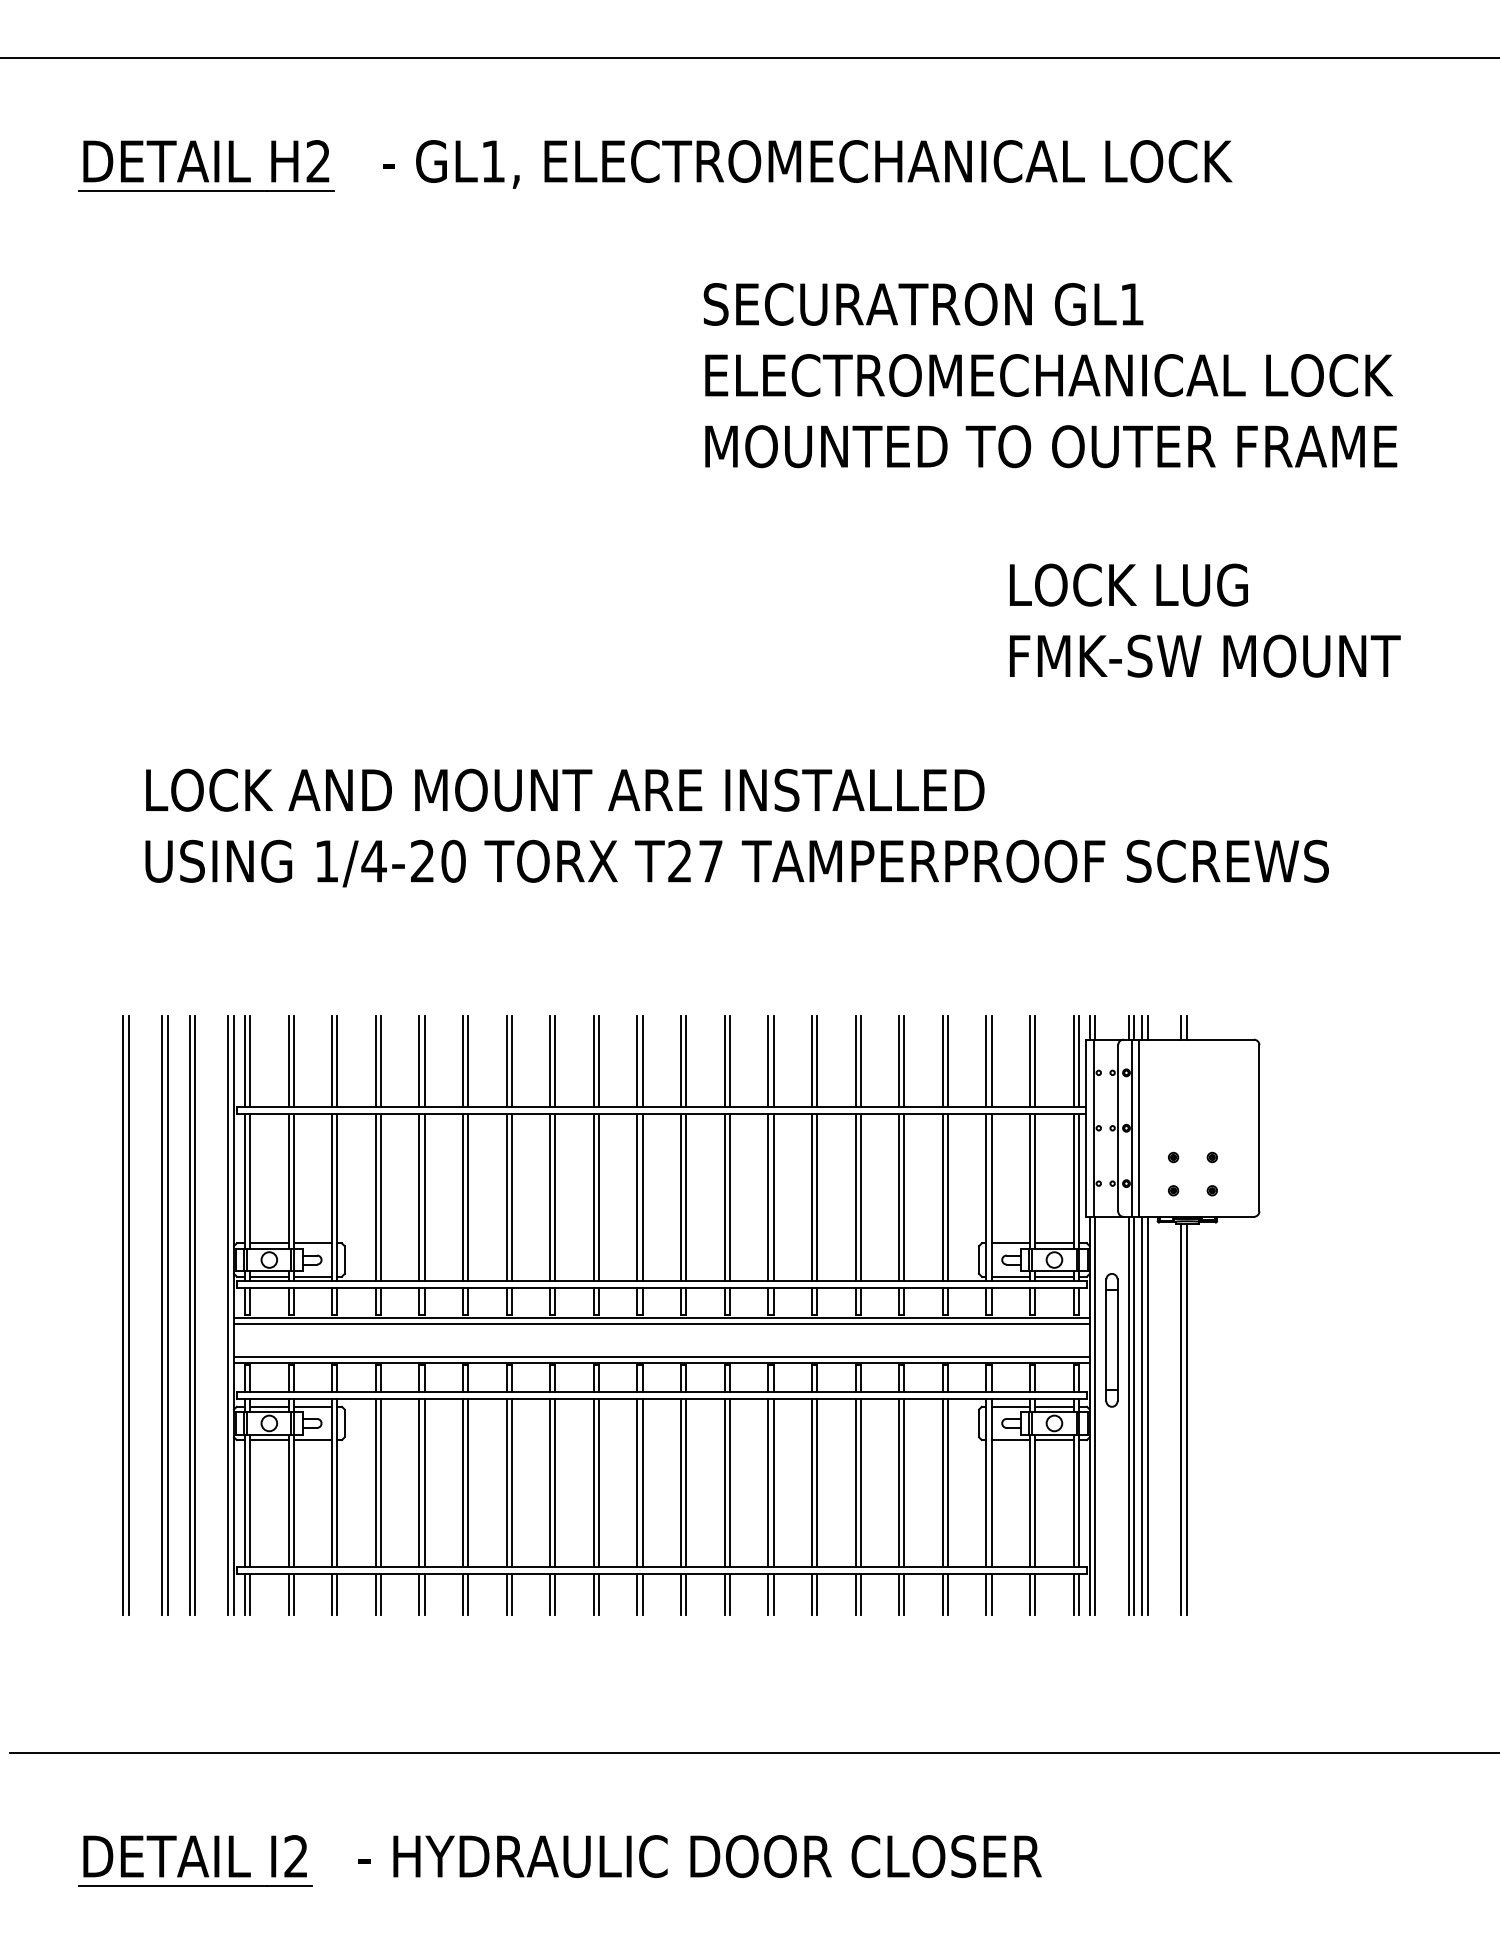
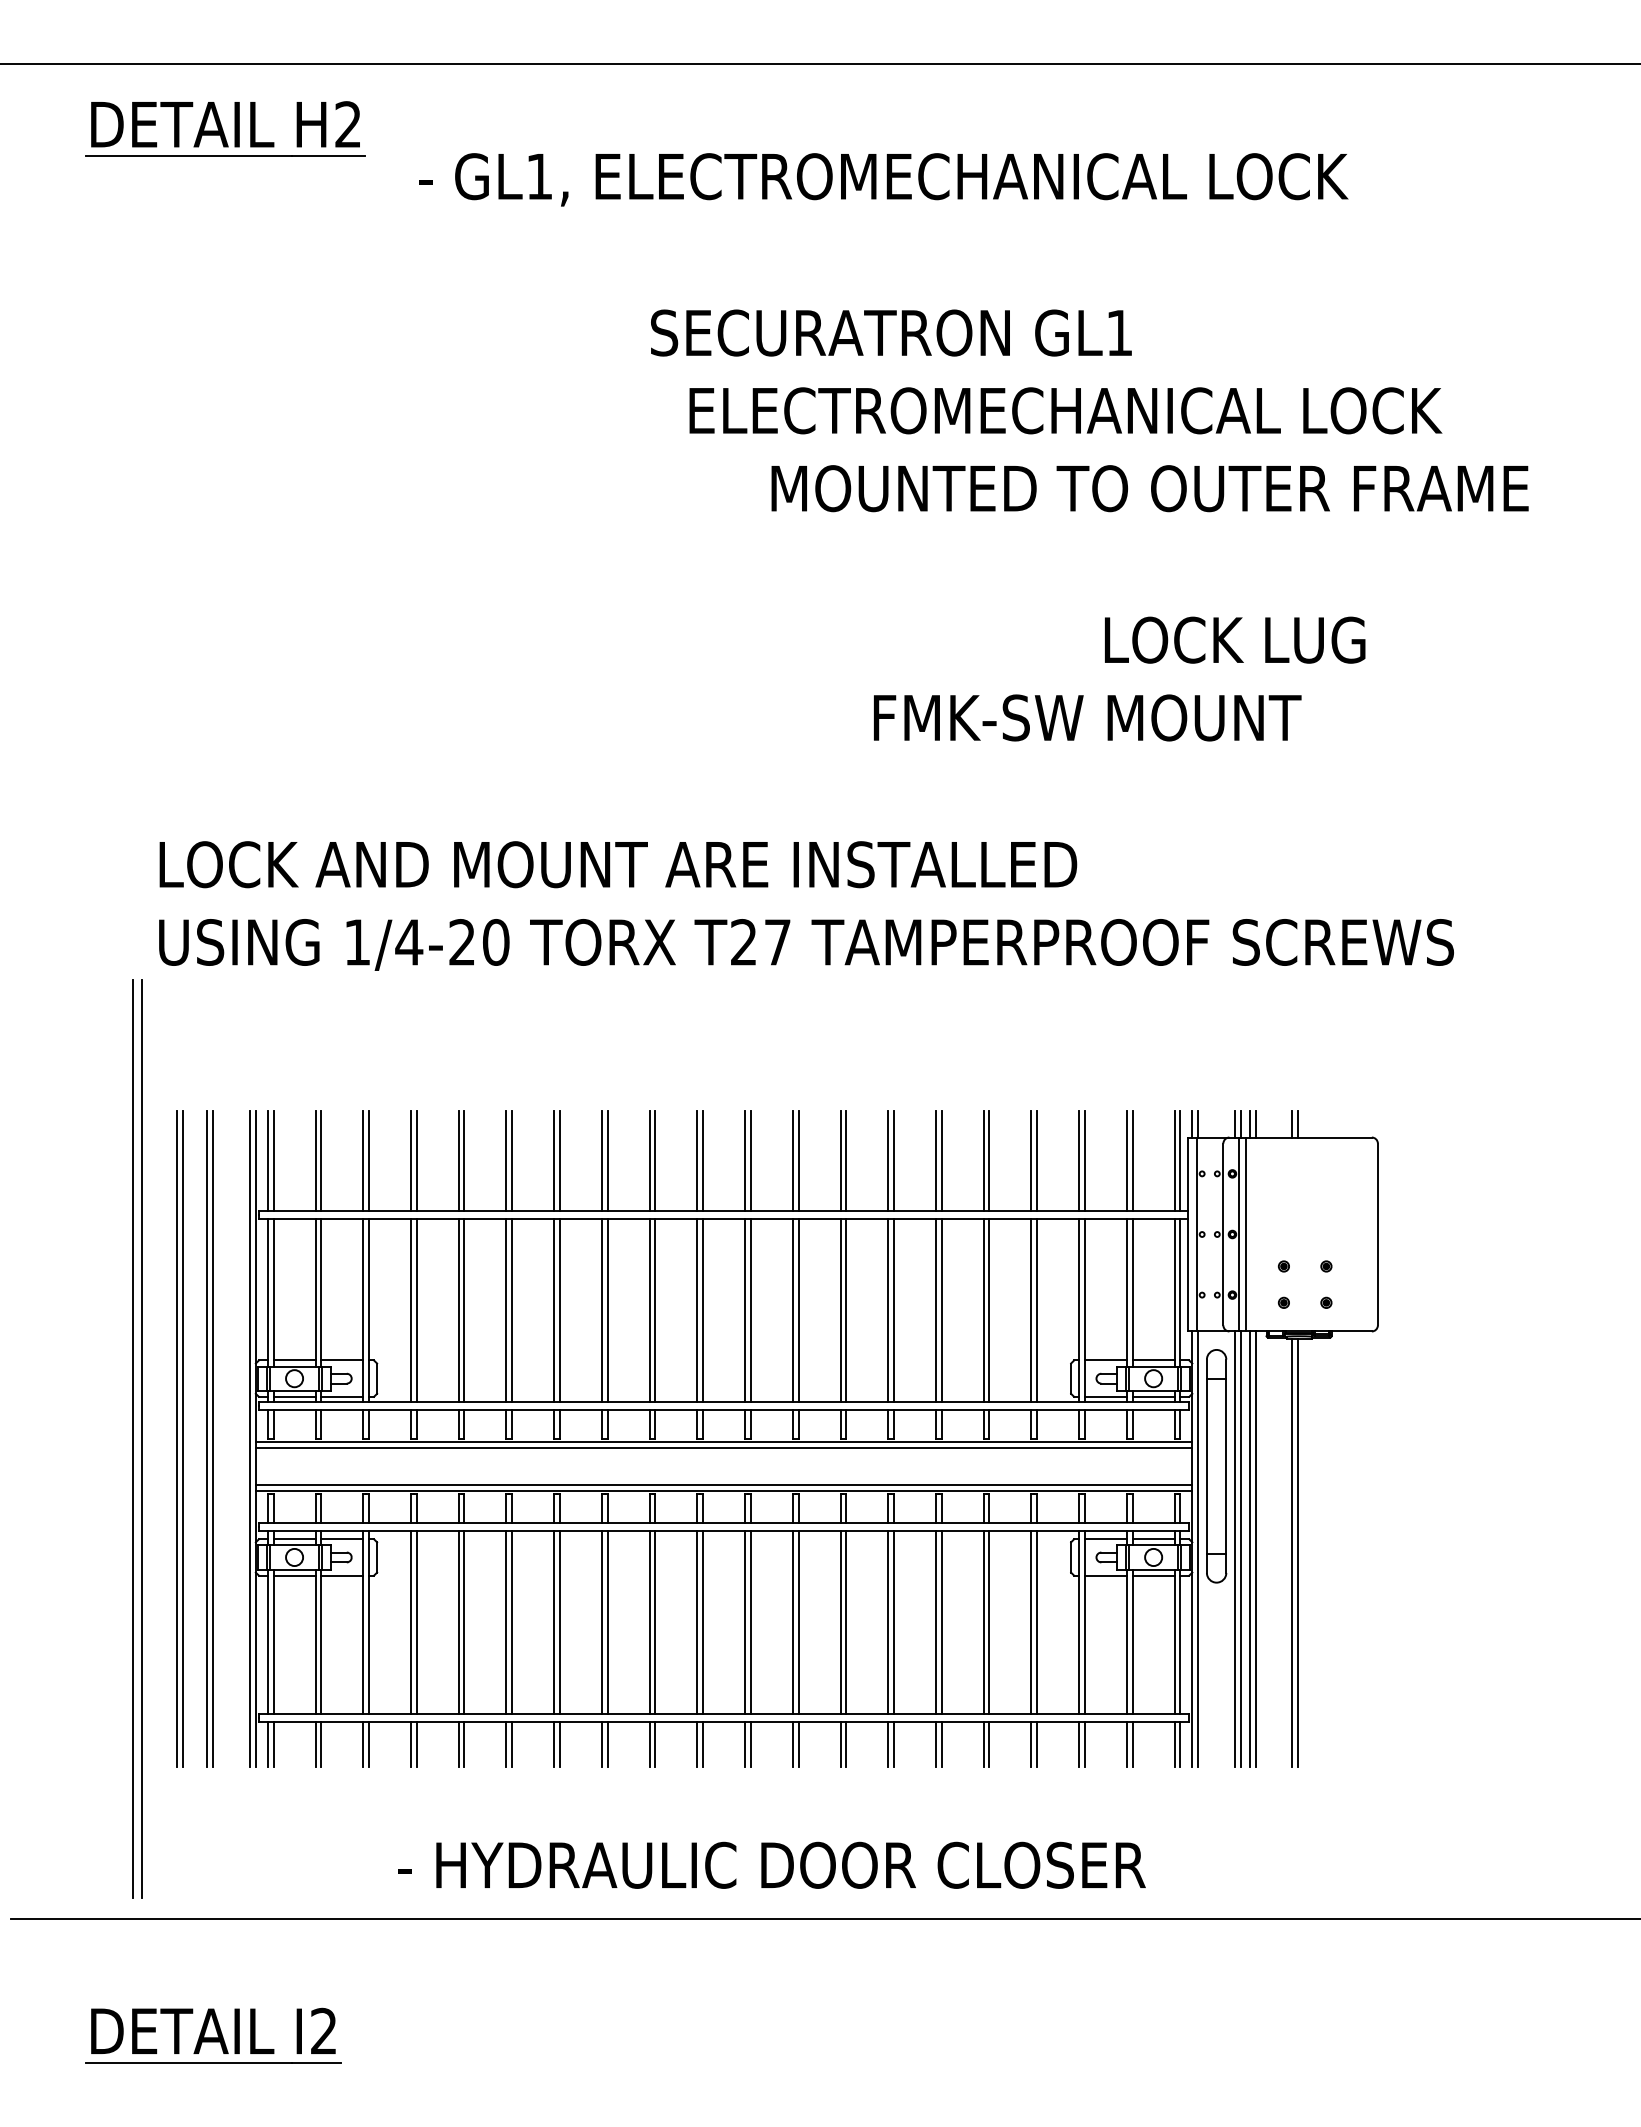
part: (206, 165) -> (225, 128), moved
text: (923, 303) -> (891, 332), moved
text: (1048, 375) -> (1065, 410), moved
text: (1205, 655) -> (1087, 717), moved
part: (125, 1314) -> (137, 1438), size x1.4
part: (1111, 1340) -> (1216, 1466), size x1.6
text: (699, 1855) -> (771, 1864), moved

